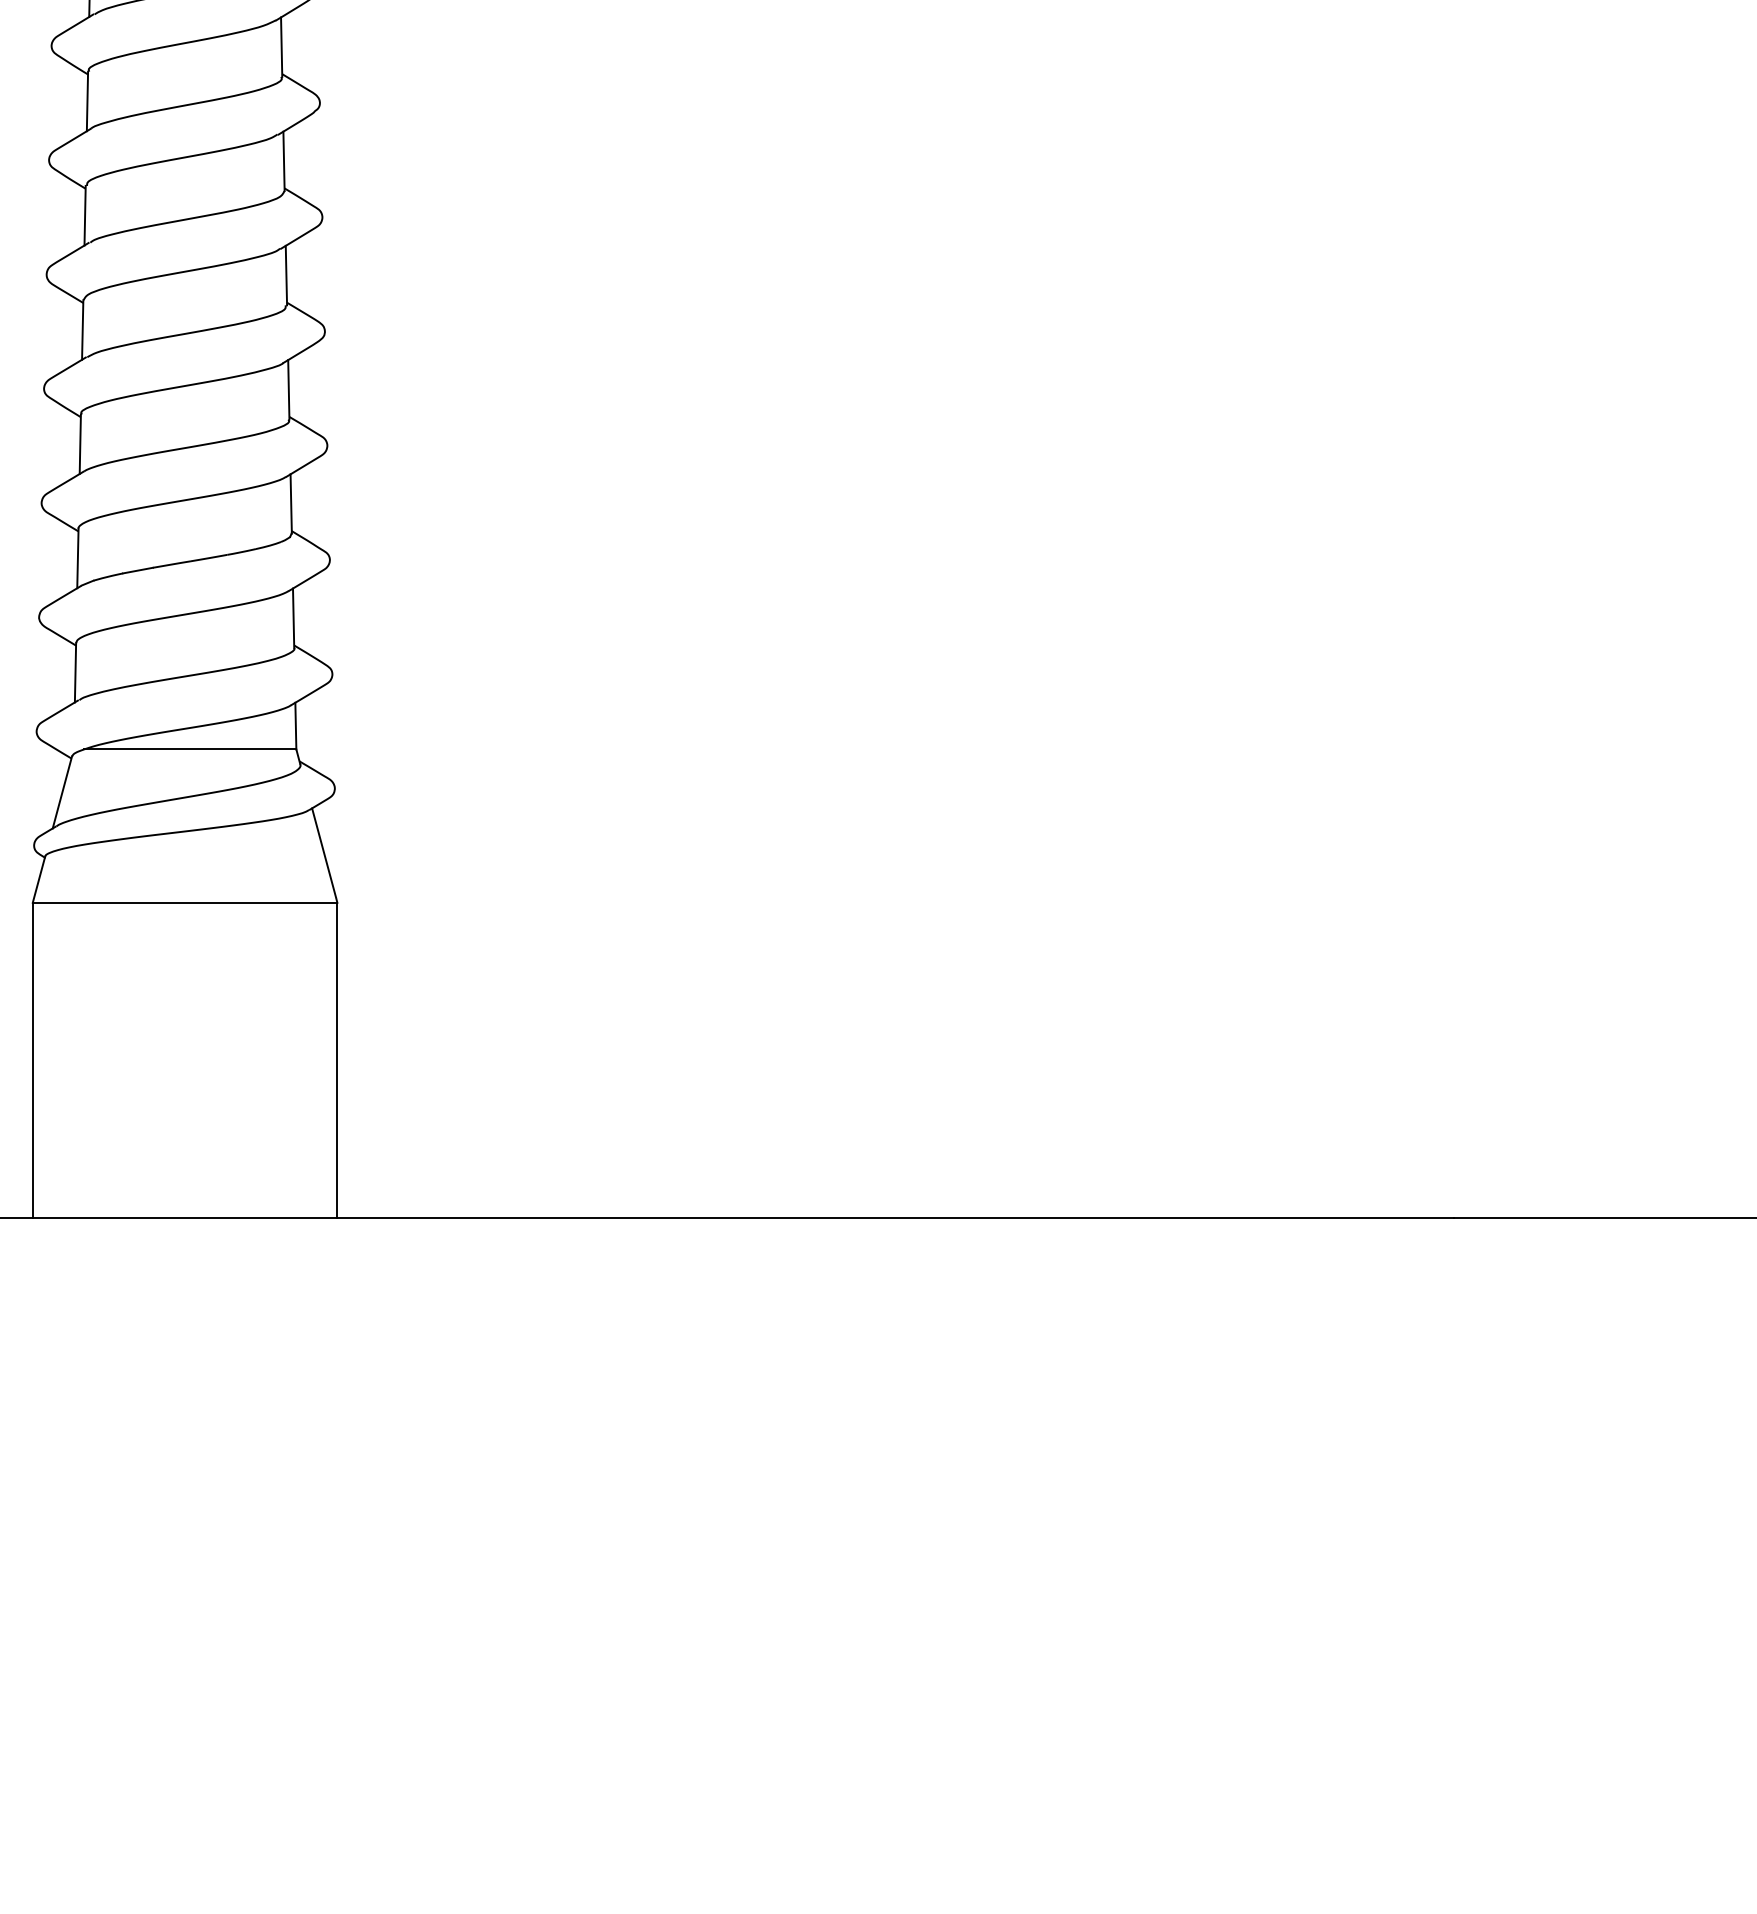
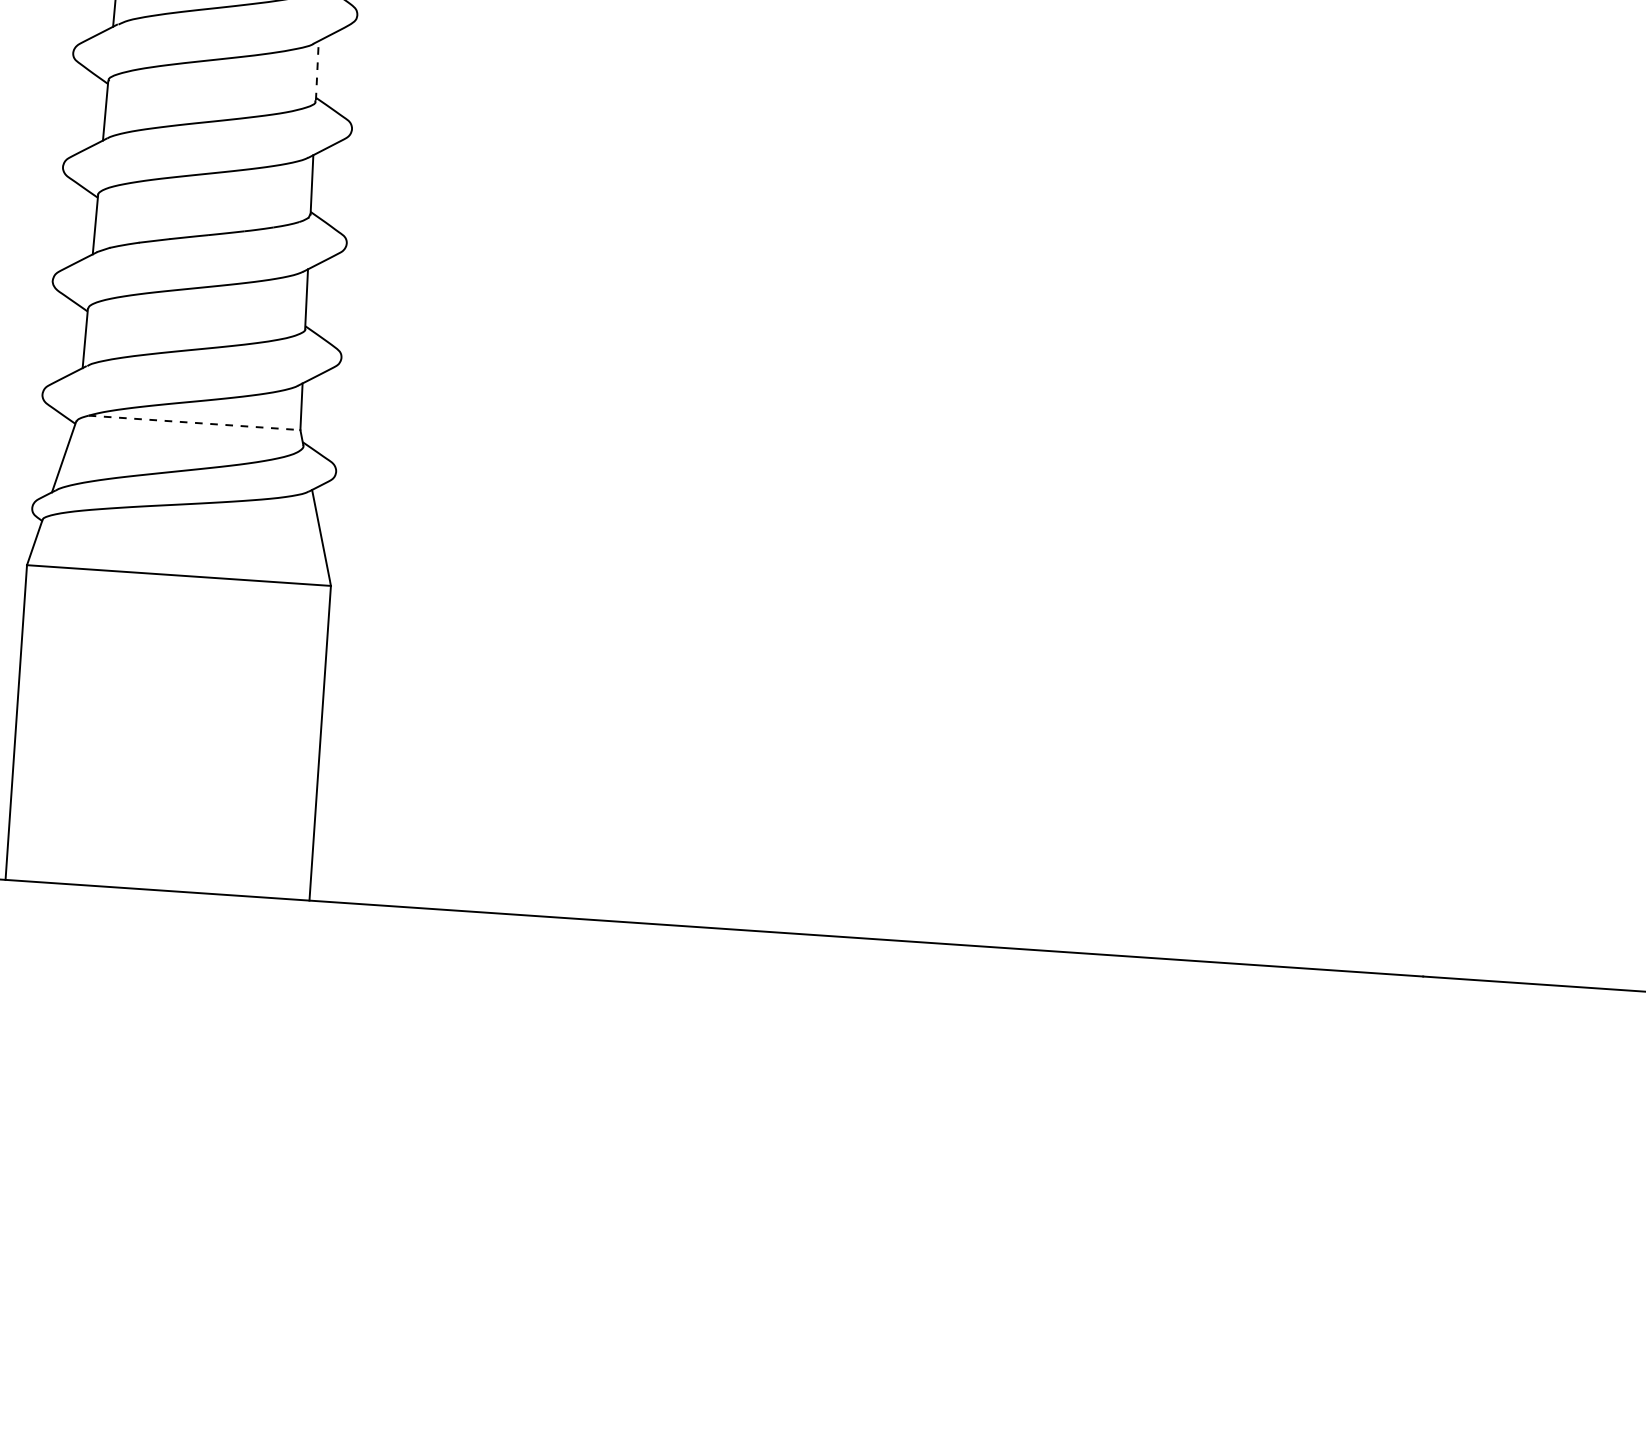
line: (288, 389) -> (317, 70), solid -> dashed
line: (190, 749) -> (194, 422), solid -> dashed

